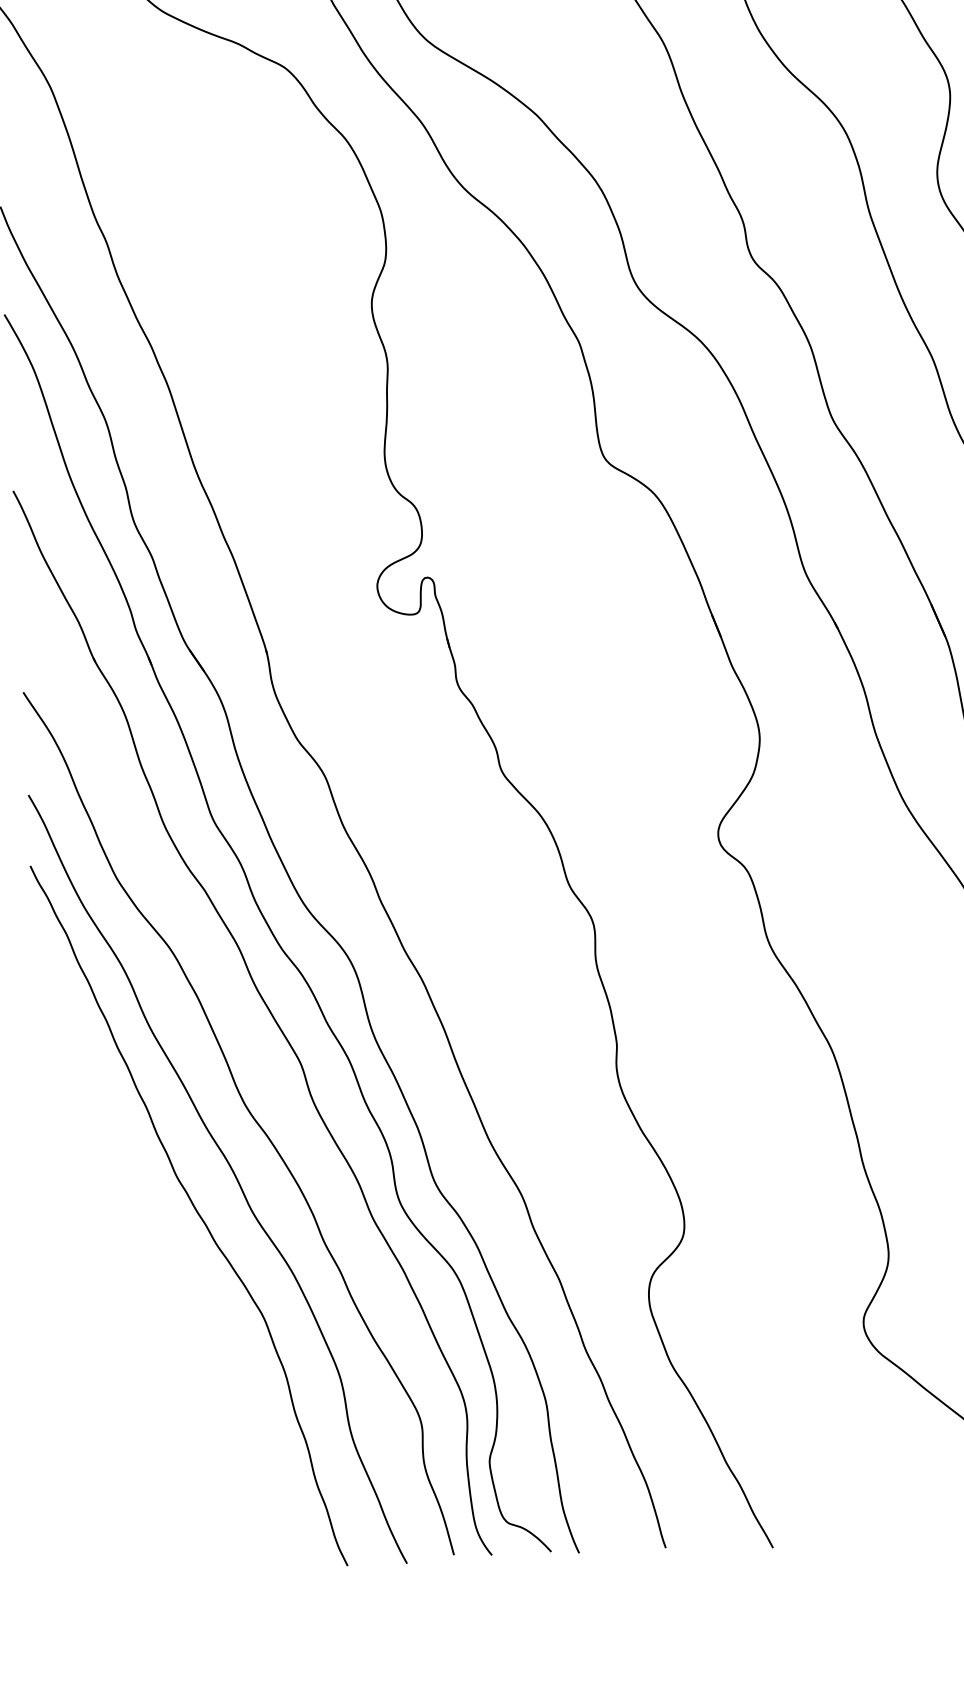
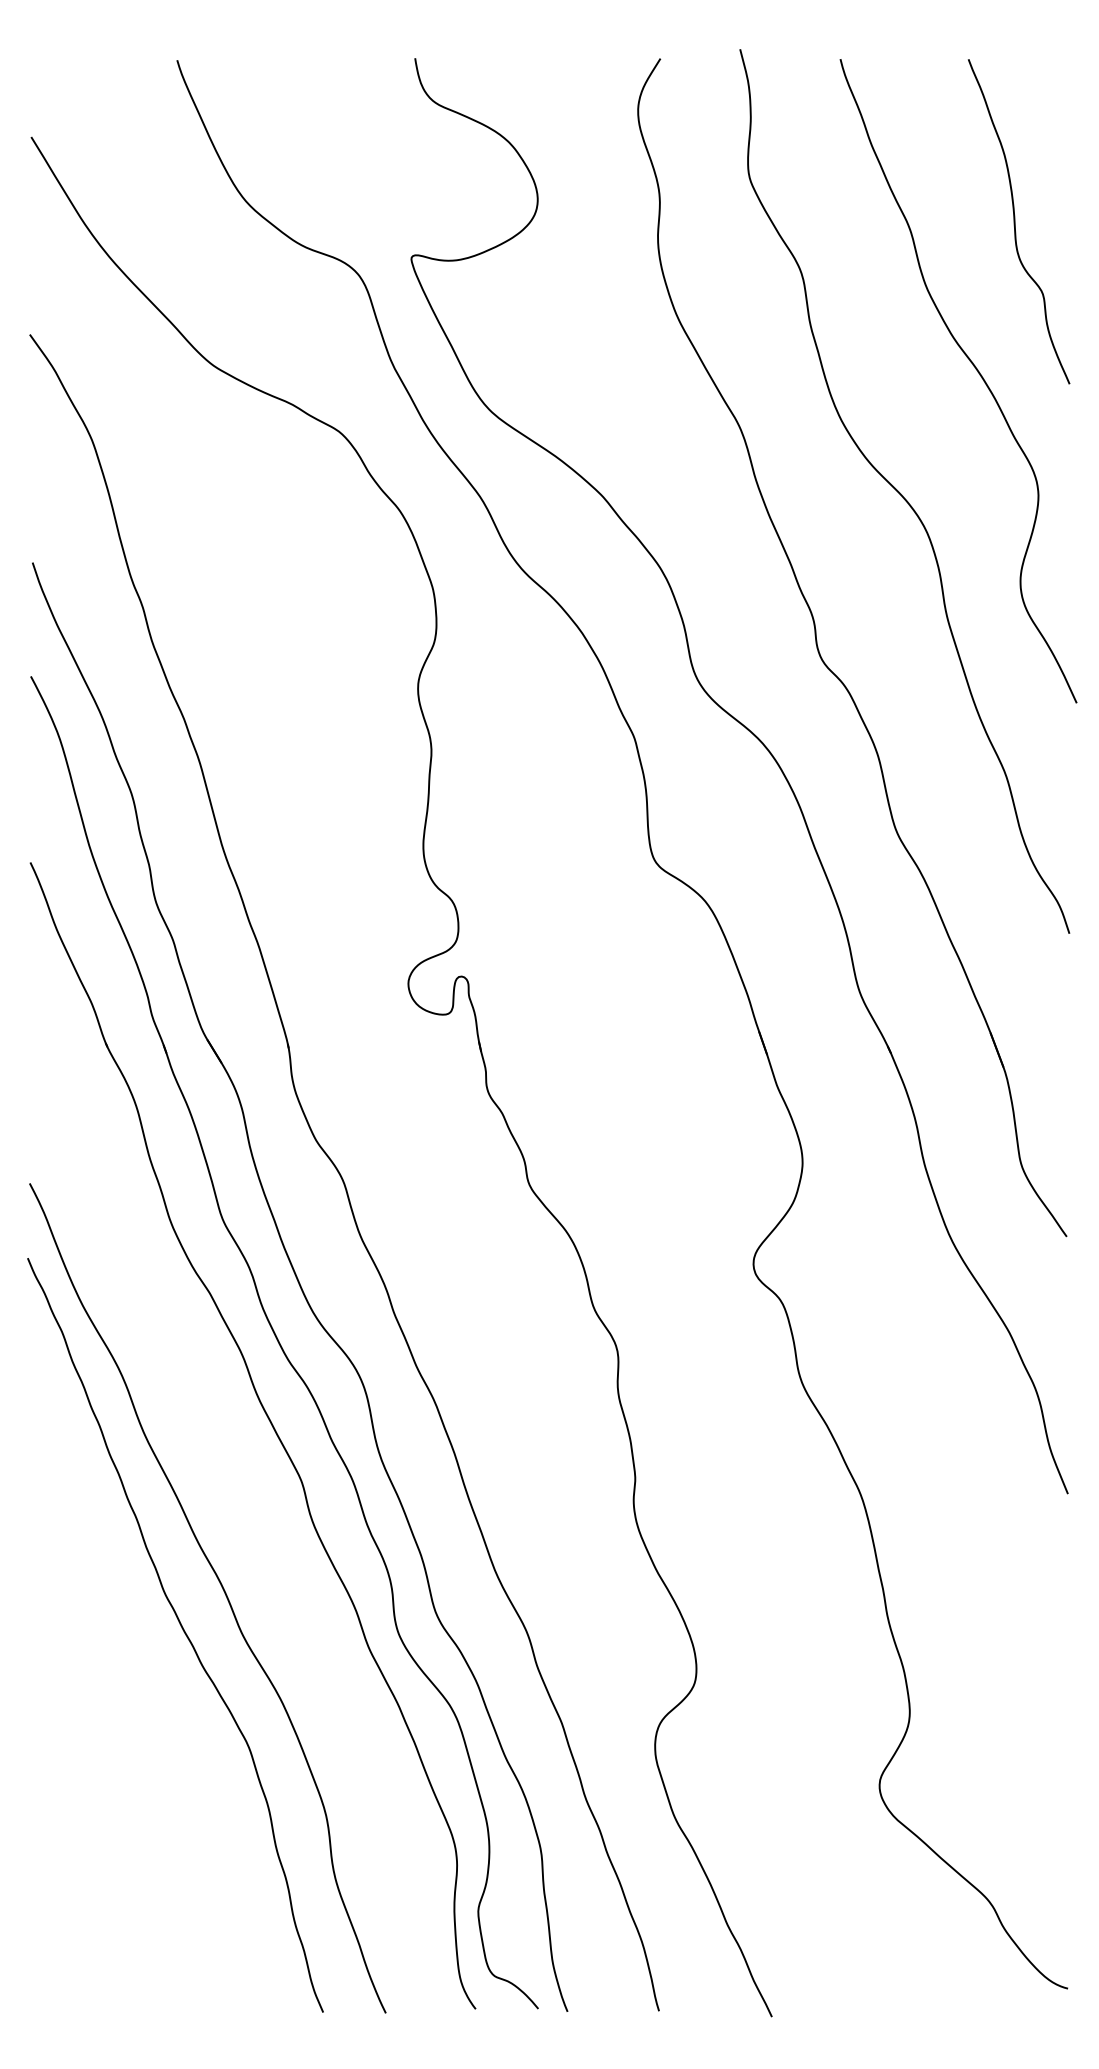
curve: (250, 1115) -> (245, 1532), removed

